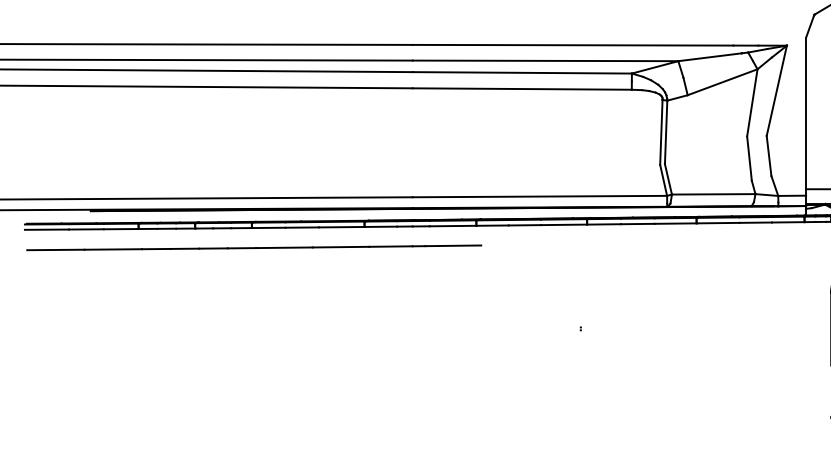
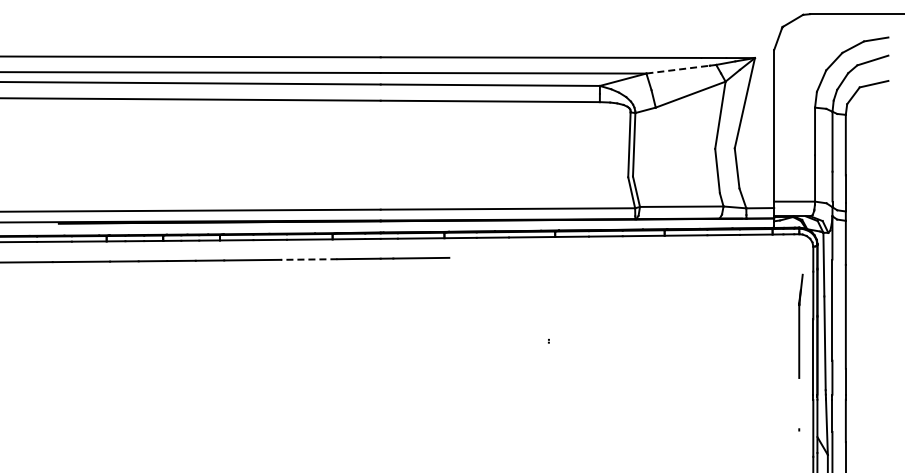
line: (710, 57) -> (678, 69), solid -> dashed
line: (340, 247) -> (308, 259), solid -> dashed

